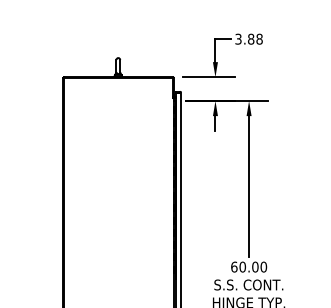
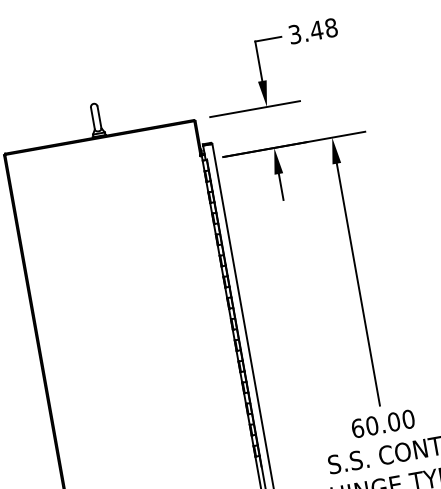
text: (250, 38) -> (315, 29), 3.88 -> 3.48

